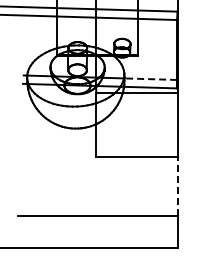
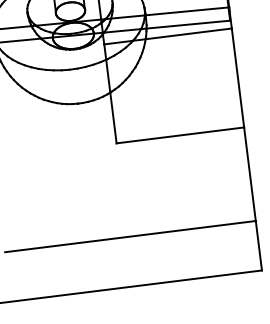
line: (150, 79) -> (186, 11), dashed -> solid
line: (177, 186) -> (249, 174), dashed -> solid

